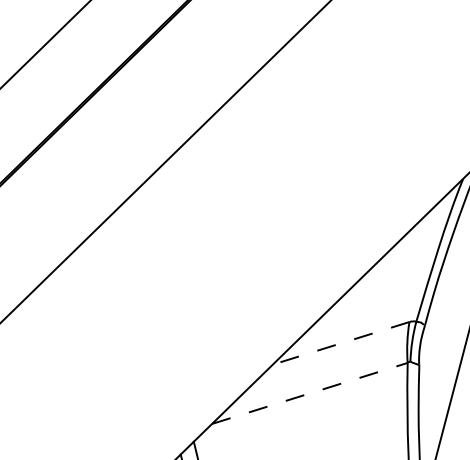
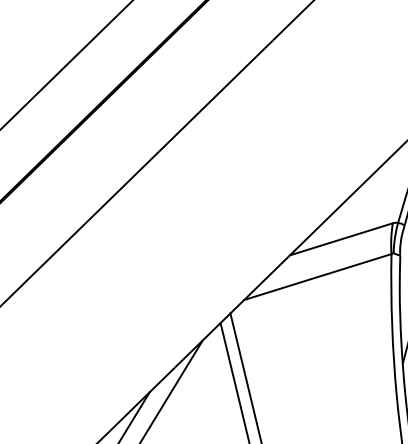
line: (341, 343) -> (341, 239), dashed -> solid
line: (310, 392) -> (318, 276), dashed -> solid

